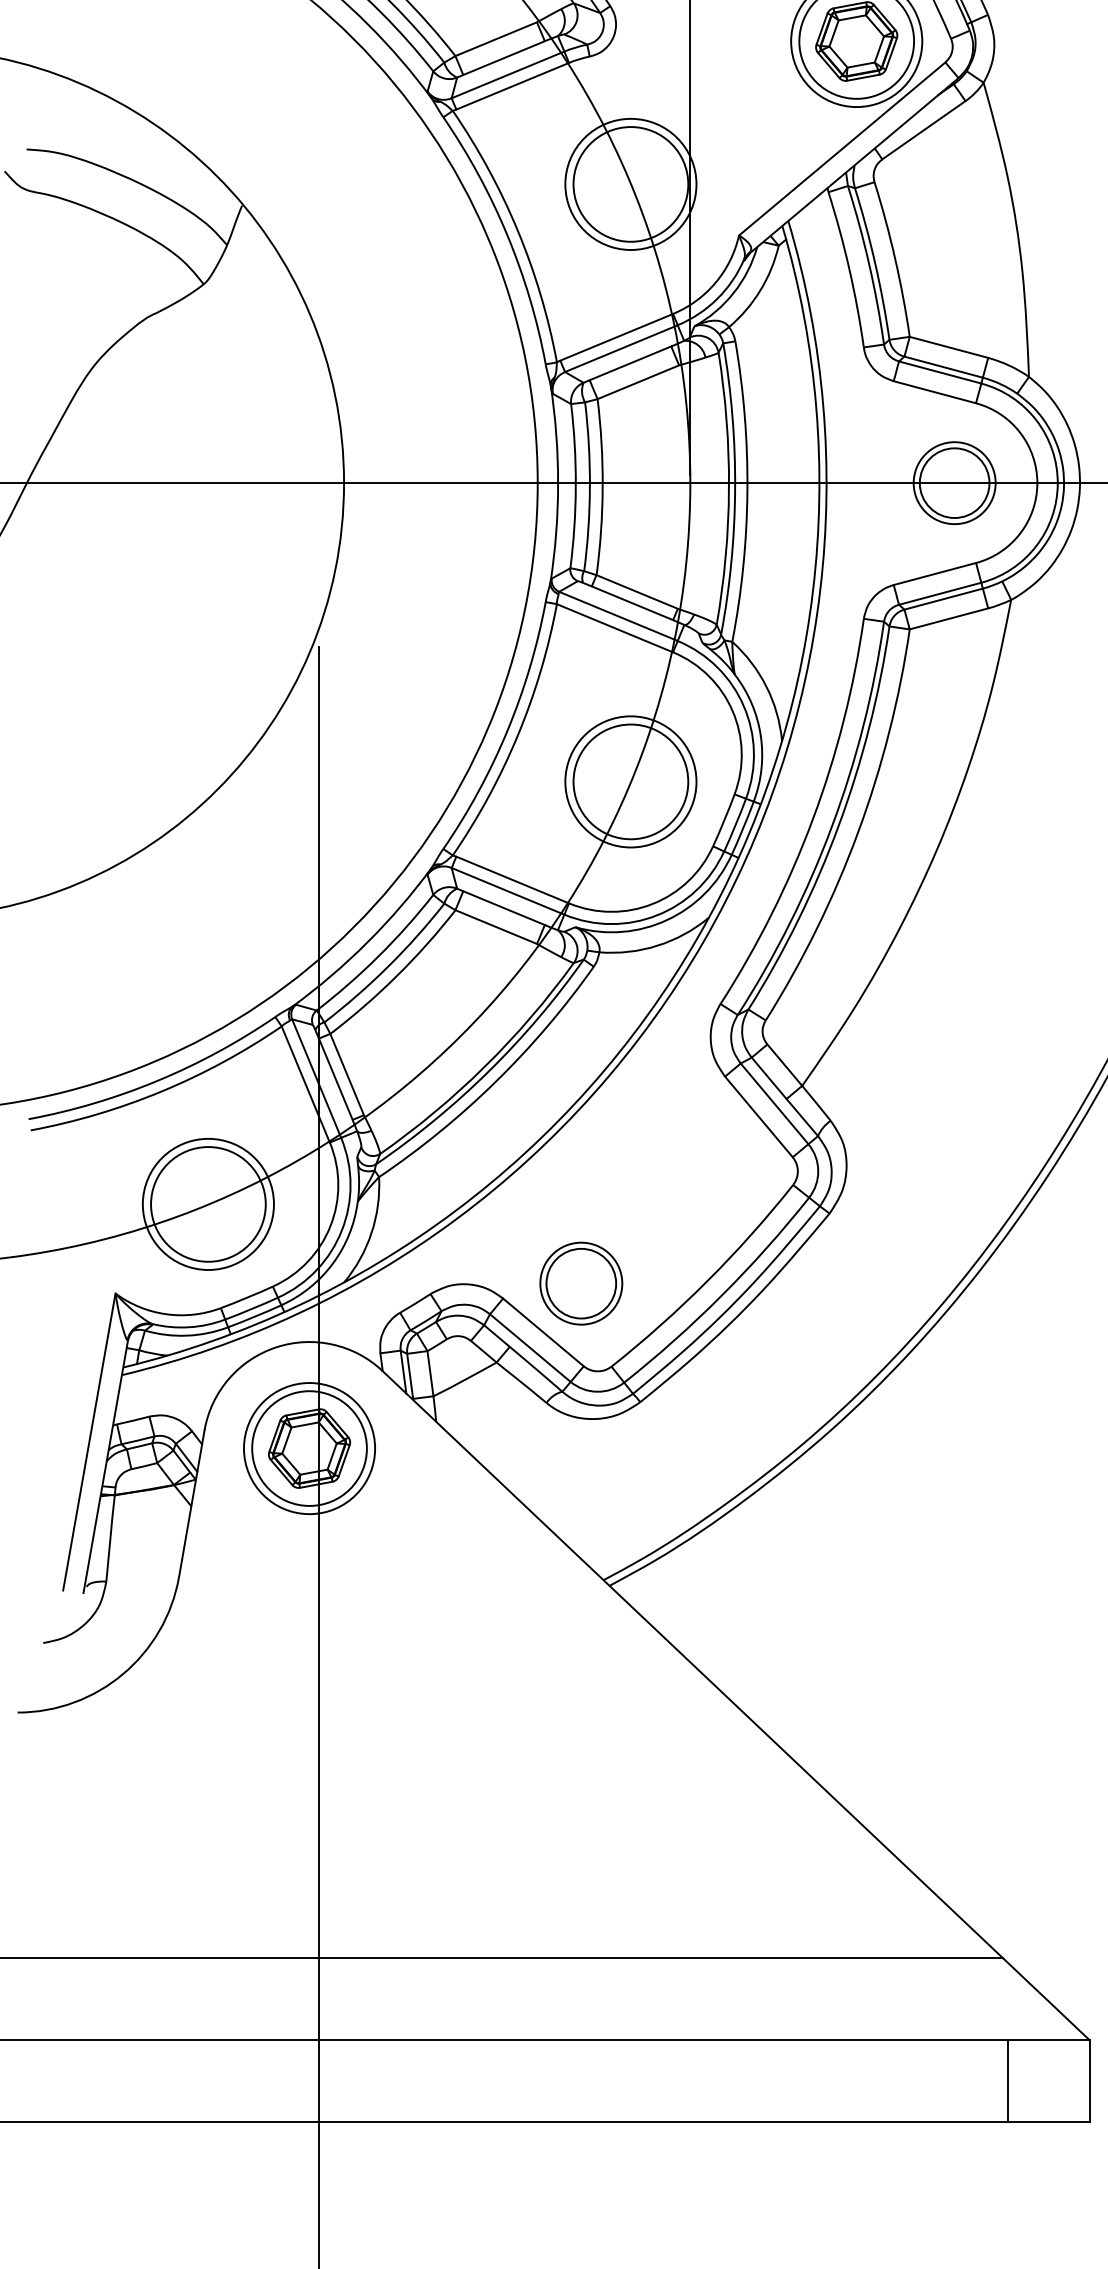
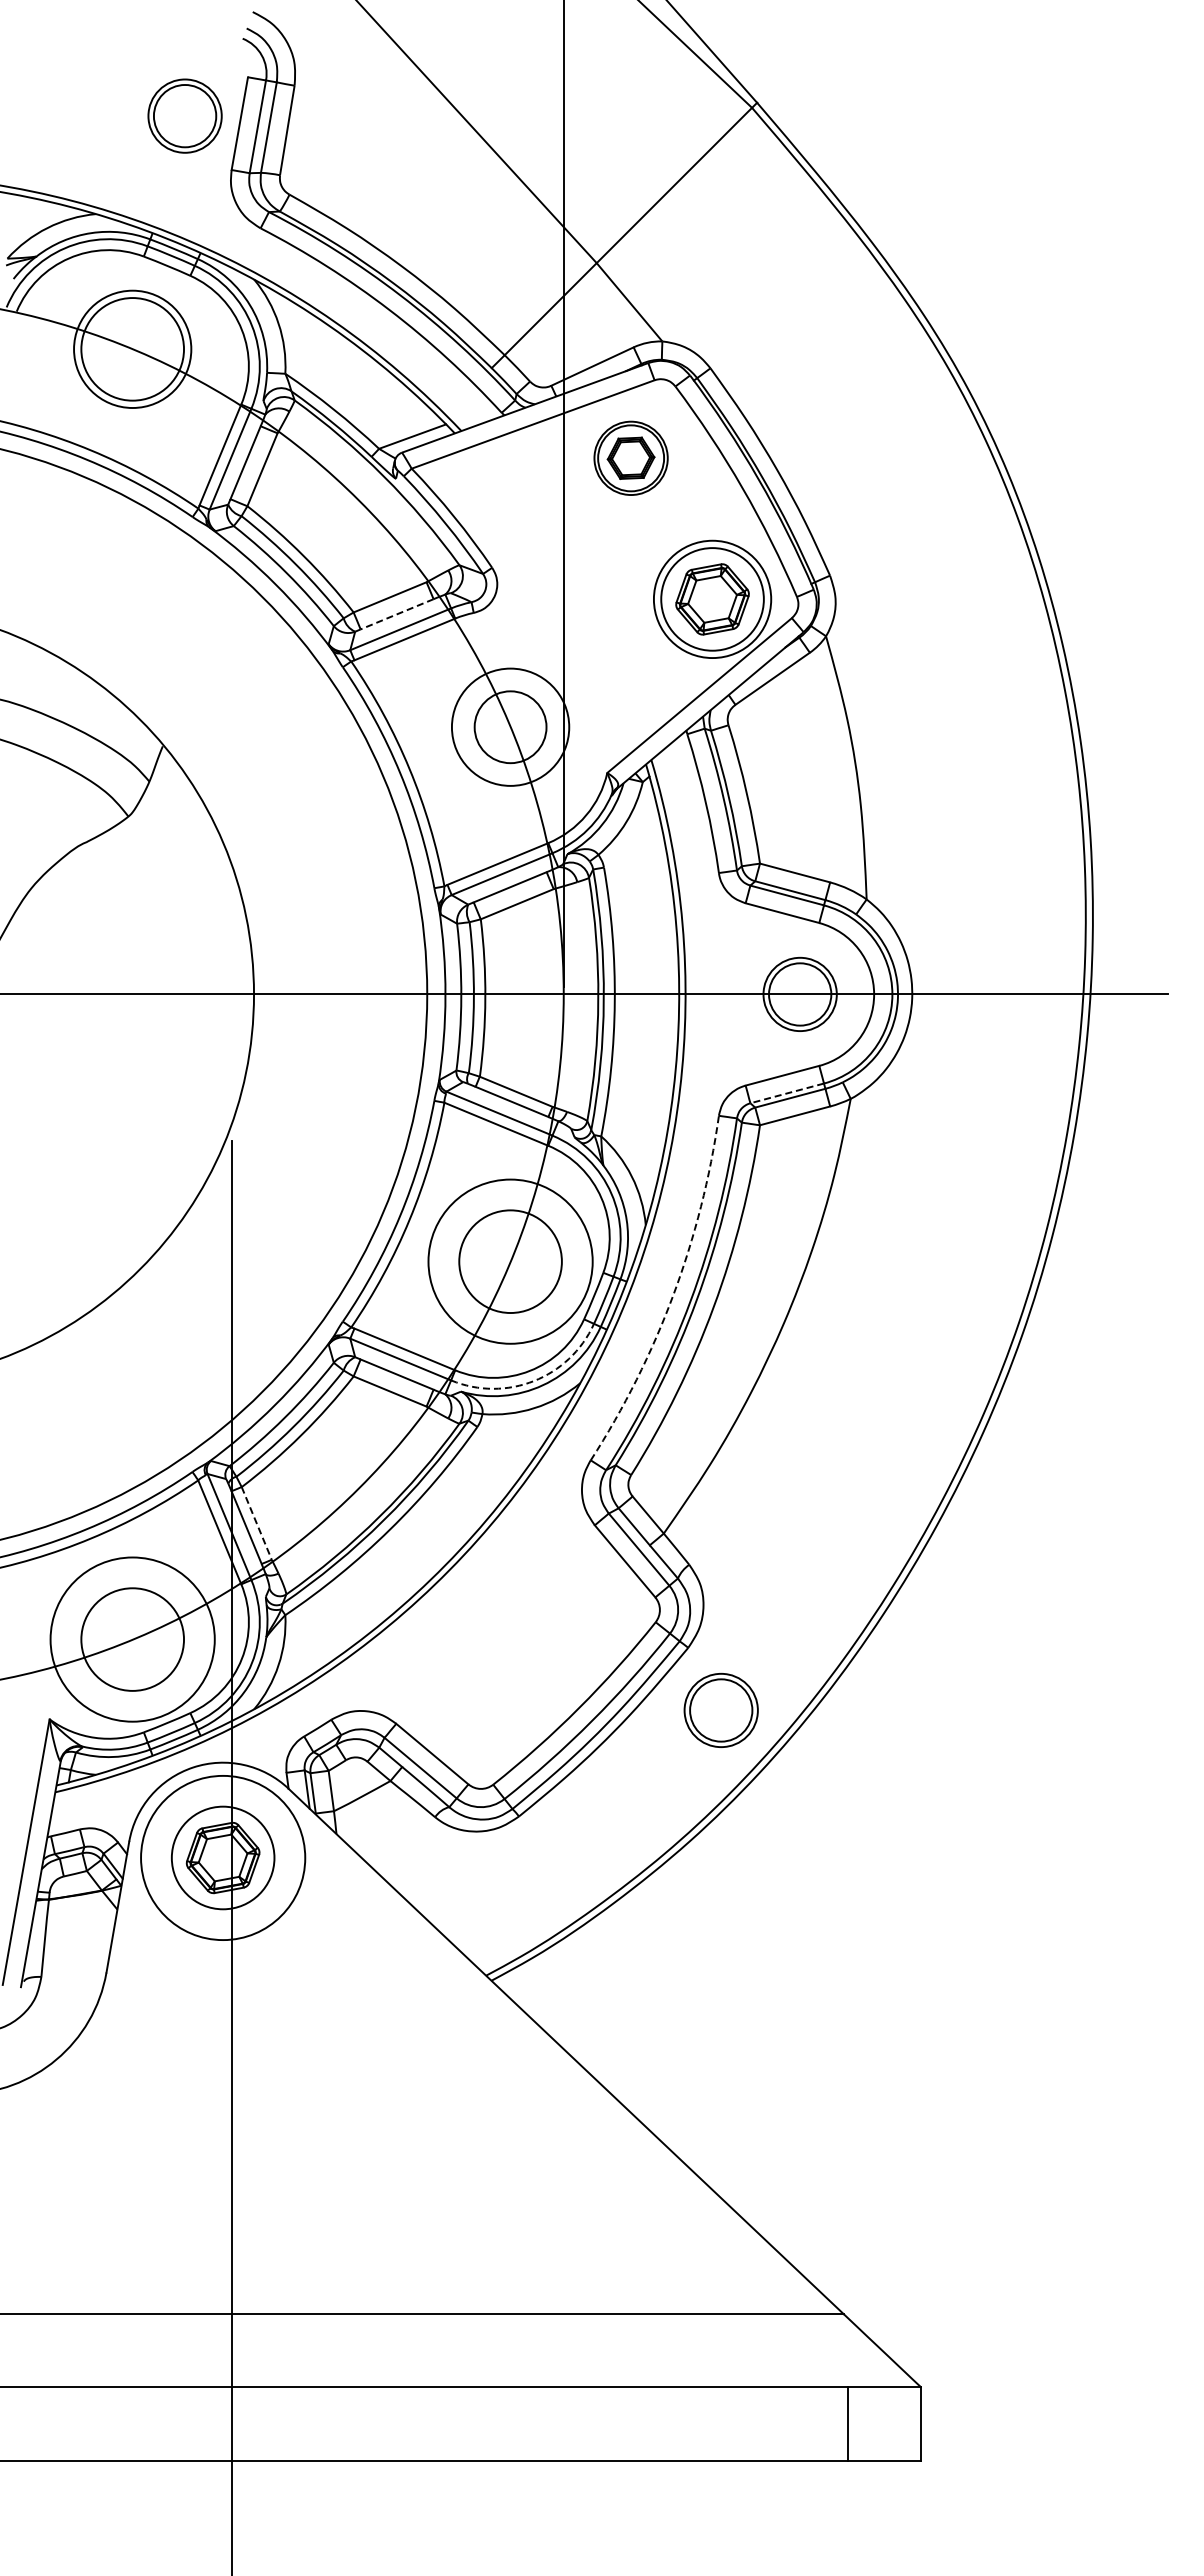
line: (503, 58) -> (396, 614), solid -> dashed
circle: (630, 183) -> (510, 726), size x0.7
line: (939, 593) -> (786, 1093), solid -> dashed
circle: (630, 781) -> (510, 1261), size x1.4
arc: (813, 819) -> (673, 1295), solid -> dashed
arc: (657, 915) -> (534, 1381), solid -> dashed
line: (346, 1074) -> (256, 1523), solid -> dashed
circle: (208, 1204) -> (132, 1639), size x1.4
part: (580, 1283) -> (720, 1710), moved
circle: (308, 1448) -> (222, 1857), size x1.4

